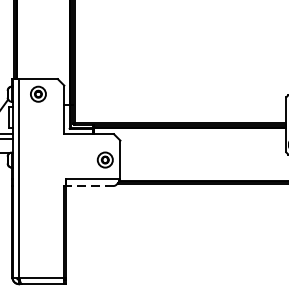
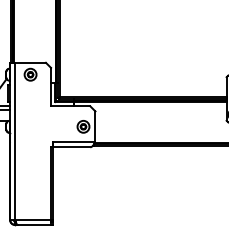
line: (90, 186) -> (71, 147), dashed -> solid

